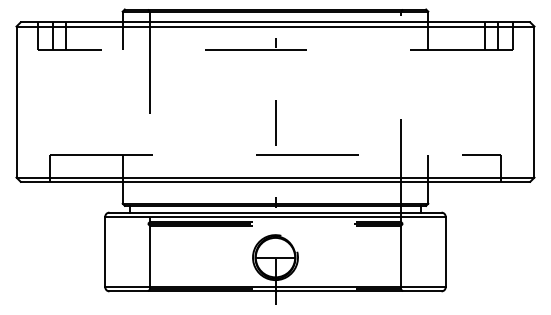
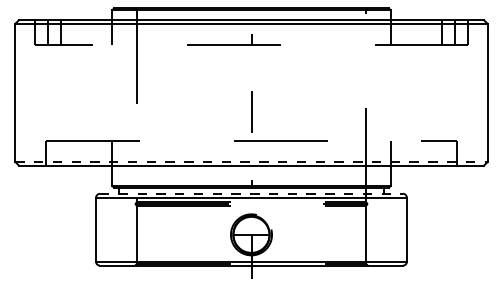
line: (275, 177) -> (251, 161), solid -> dashed
line: (275, 212) -> (251, 193), solid -> dashed

